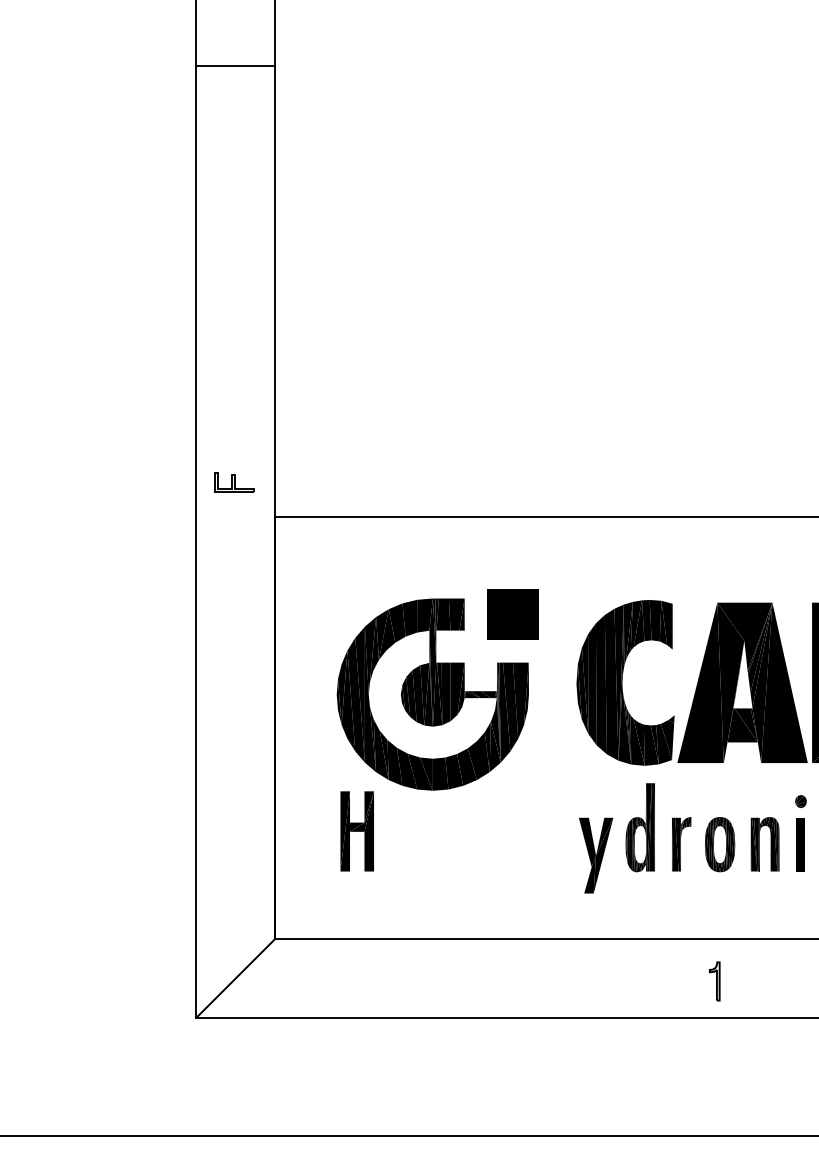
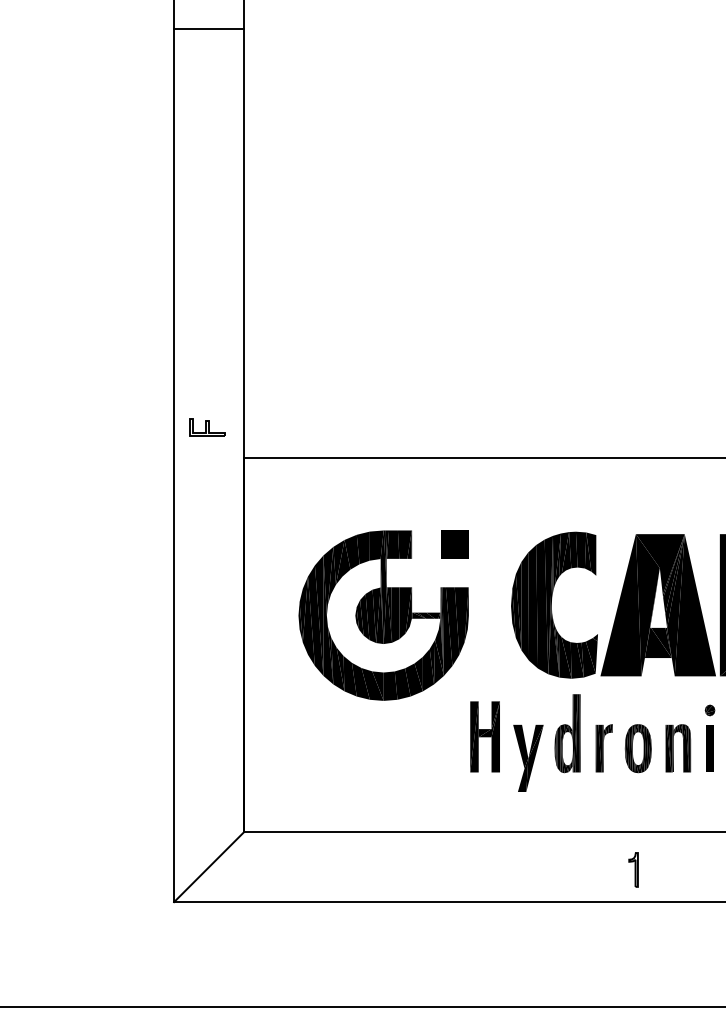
line: (235, 65) -> (208, 28), moved
part: (512, 614) -> (454, 544), size x0.62
part: (356, 831) -> (484, 737), moved

